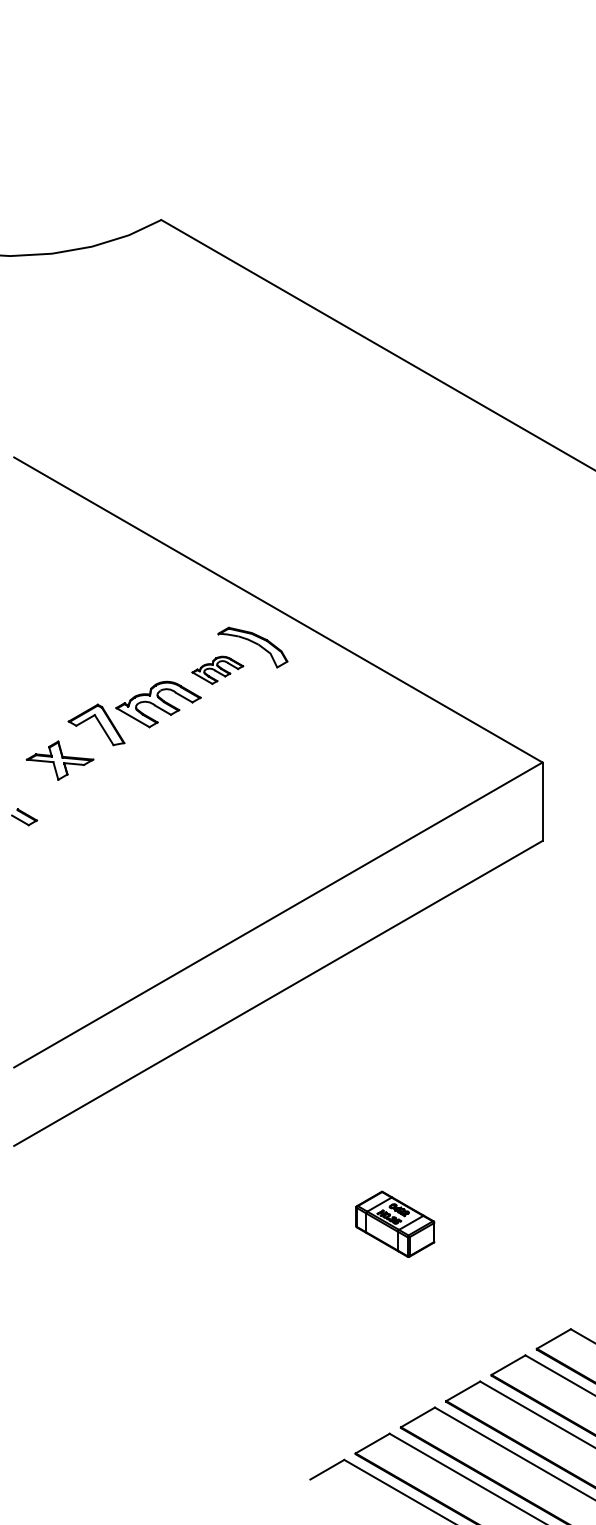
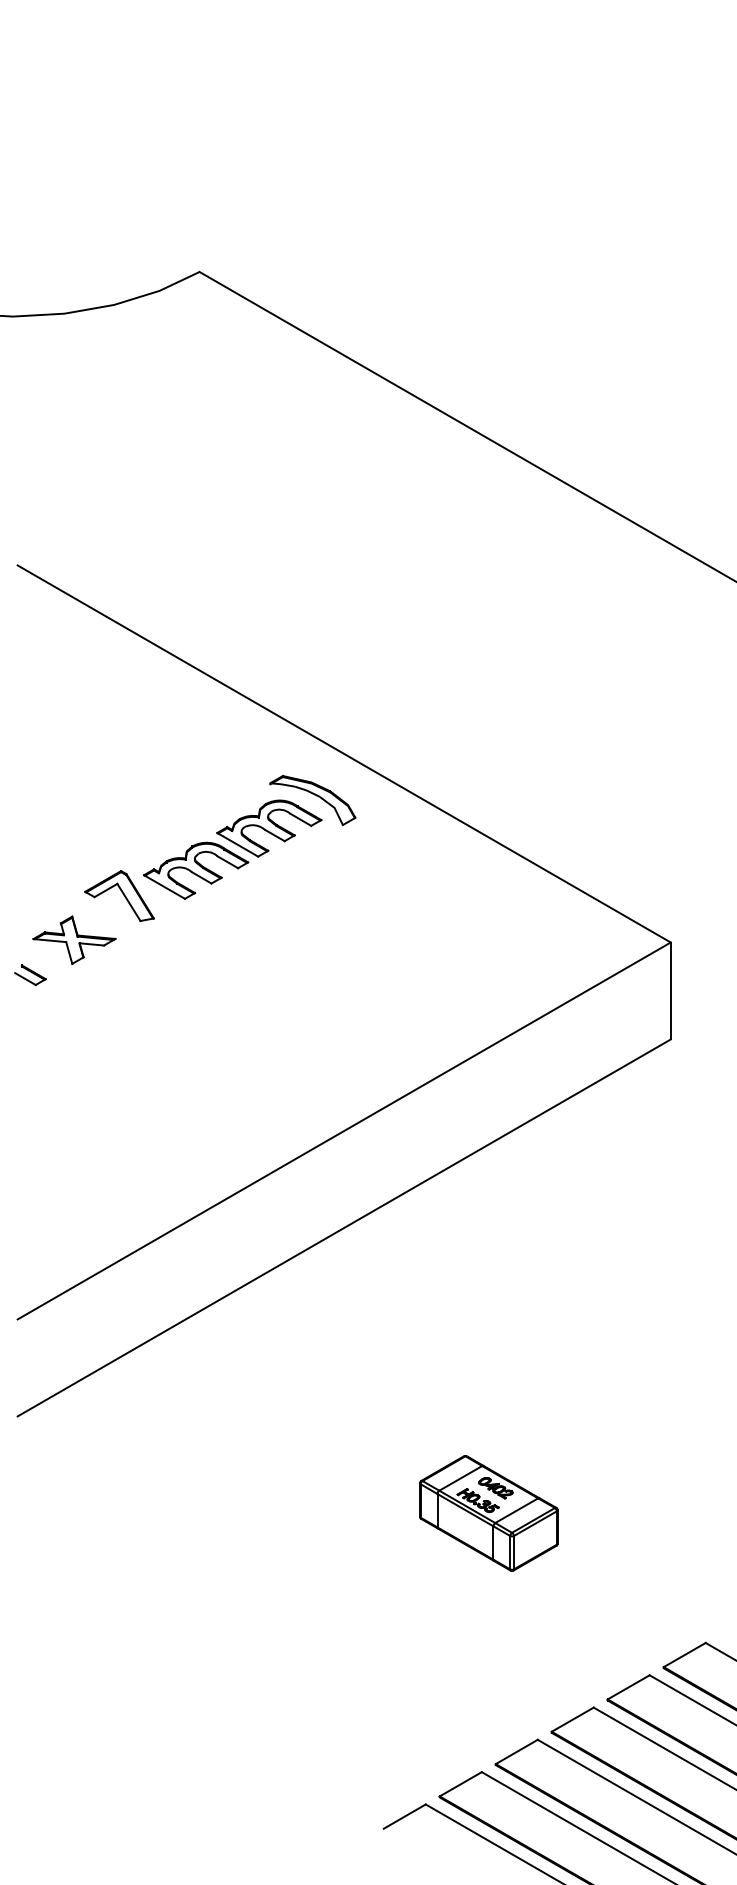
part: (217, 670) -> (269, 828), size x1.67
part: (24, 817) -> (30, 975), moved
part: (395, 1224) -> (488, 1513), size x1.43

